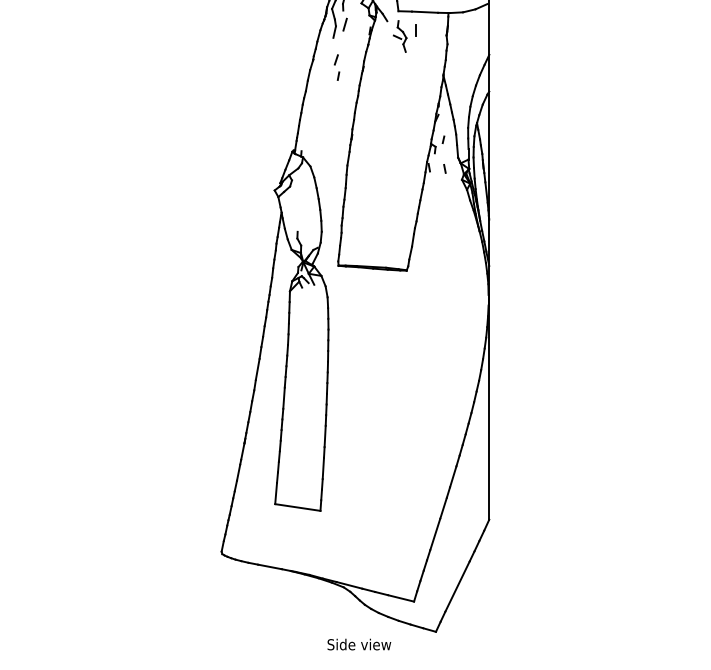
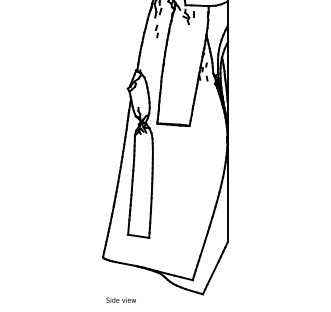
text: (357, 643) -> (120, 299), moved

